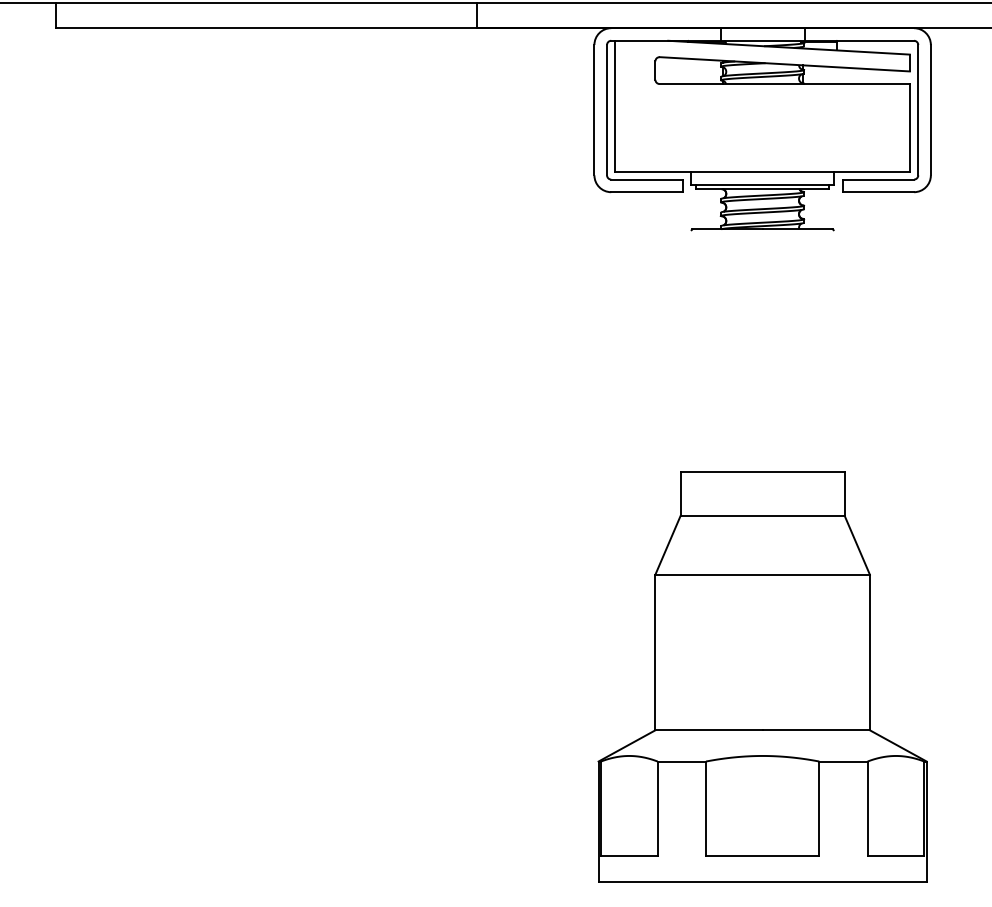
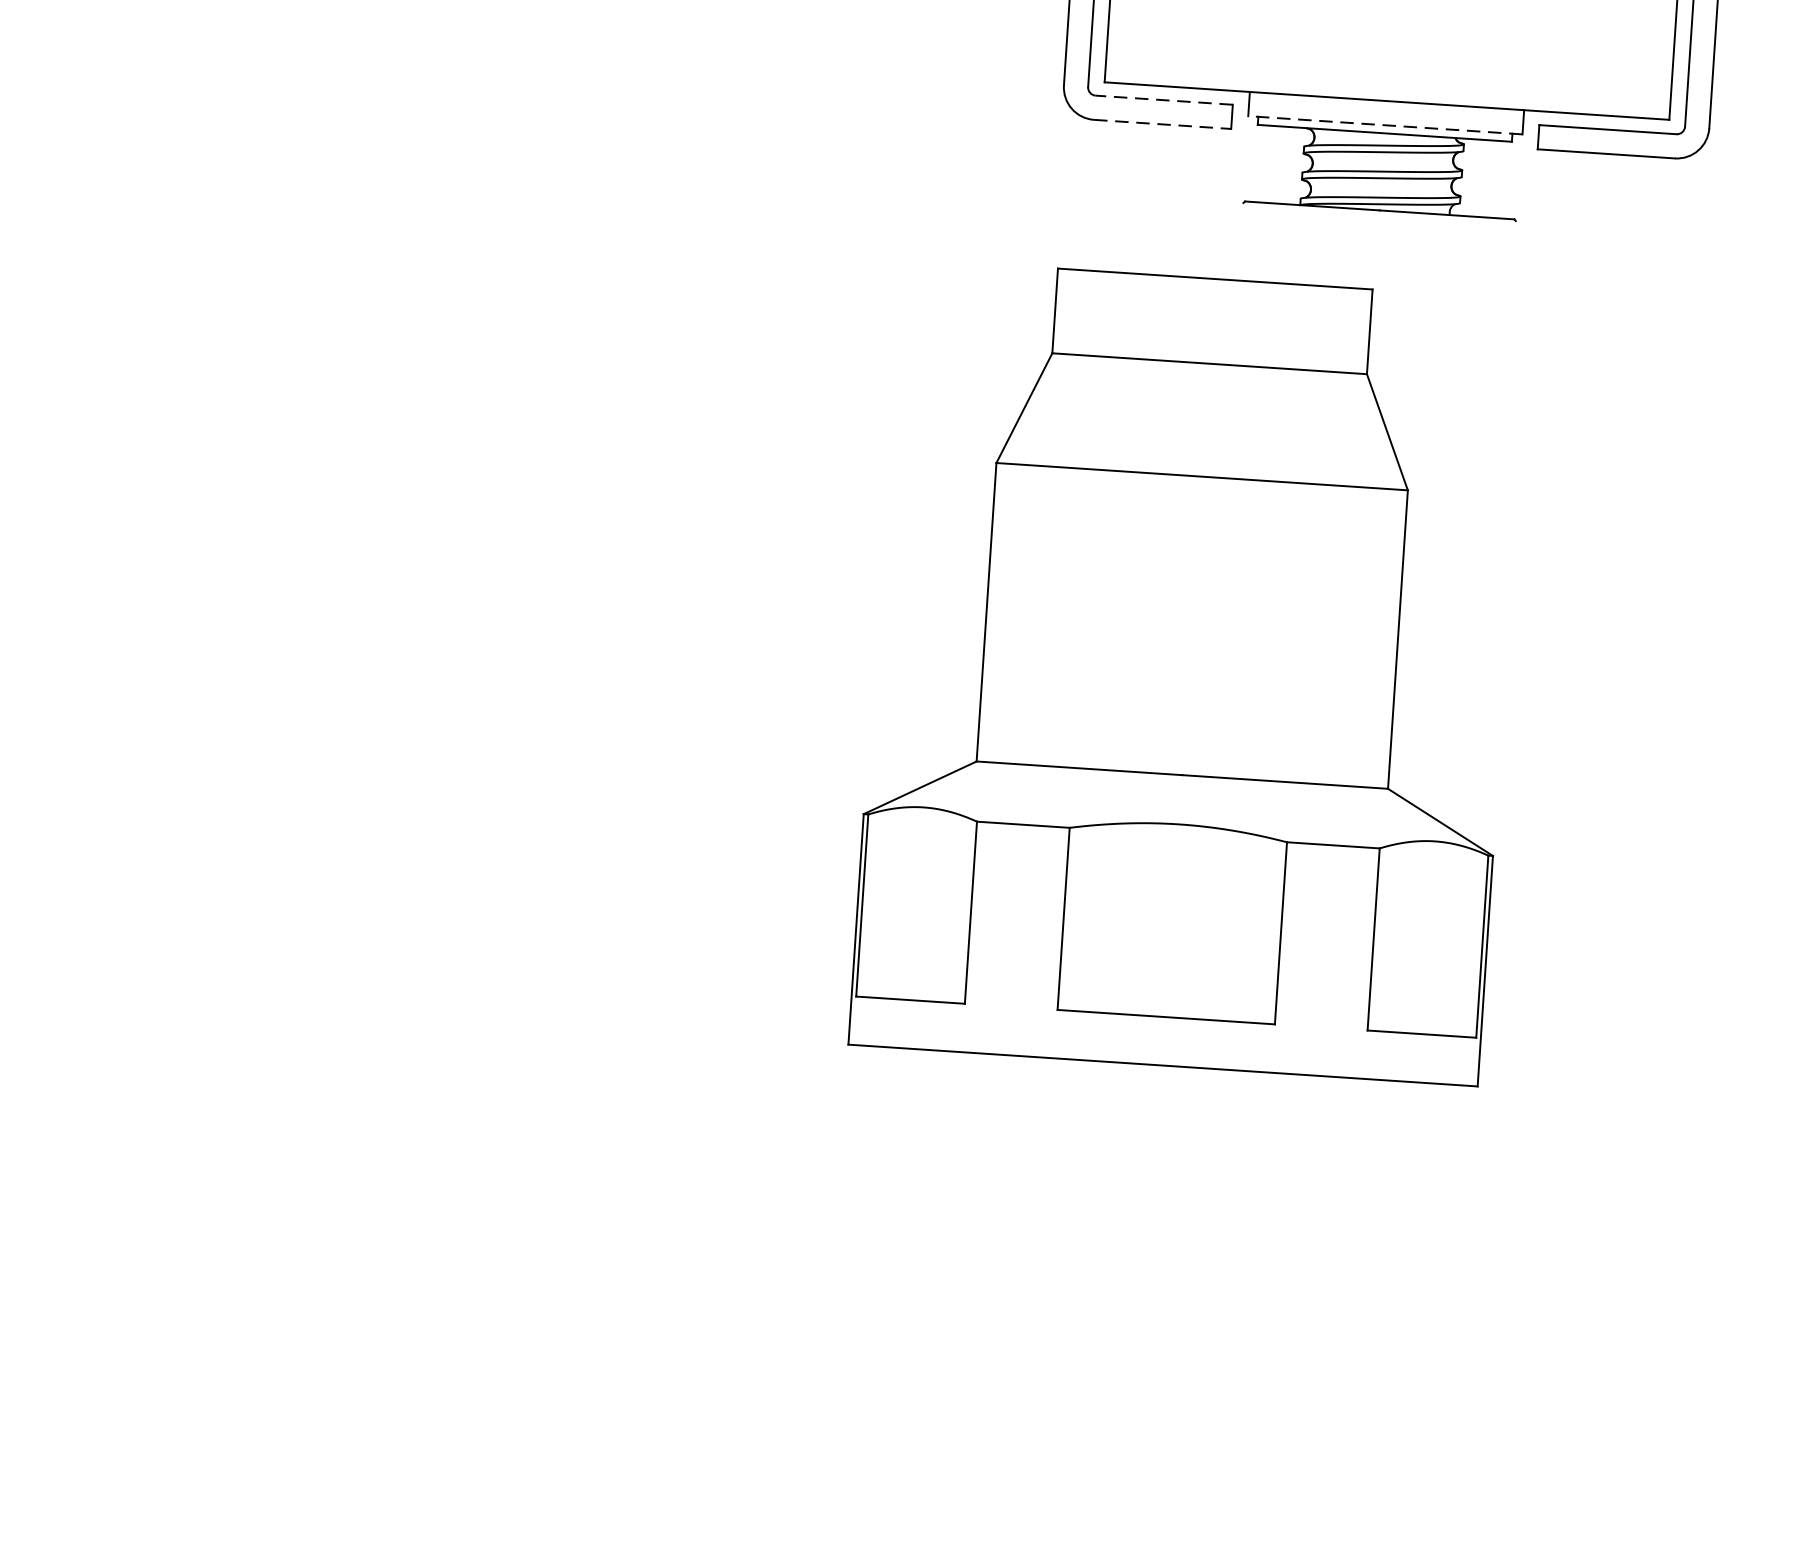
line: (647, 179) -> (1165, 100), solid -> dashed
line: (762, 184) -> (1385, 124), solid -> dashed
line: (647, 192) -> (1163, 125), solid -> dashed
part: (762, 676) -> (1188, 671), moved

